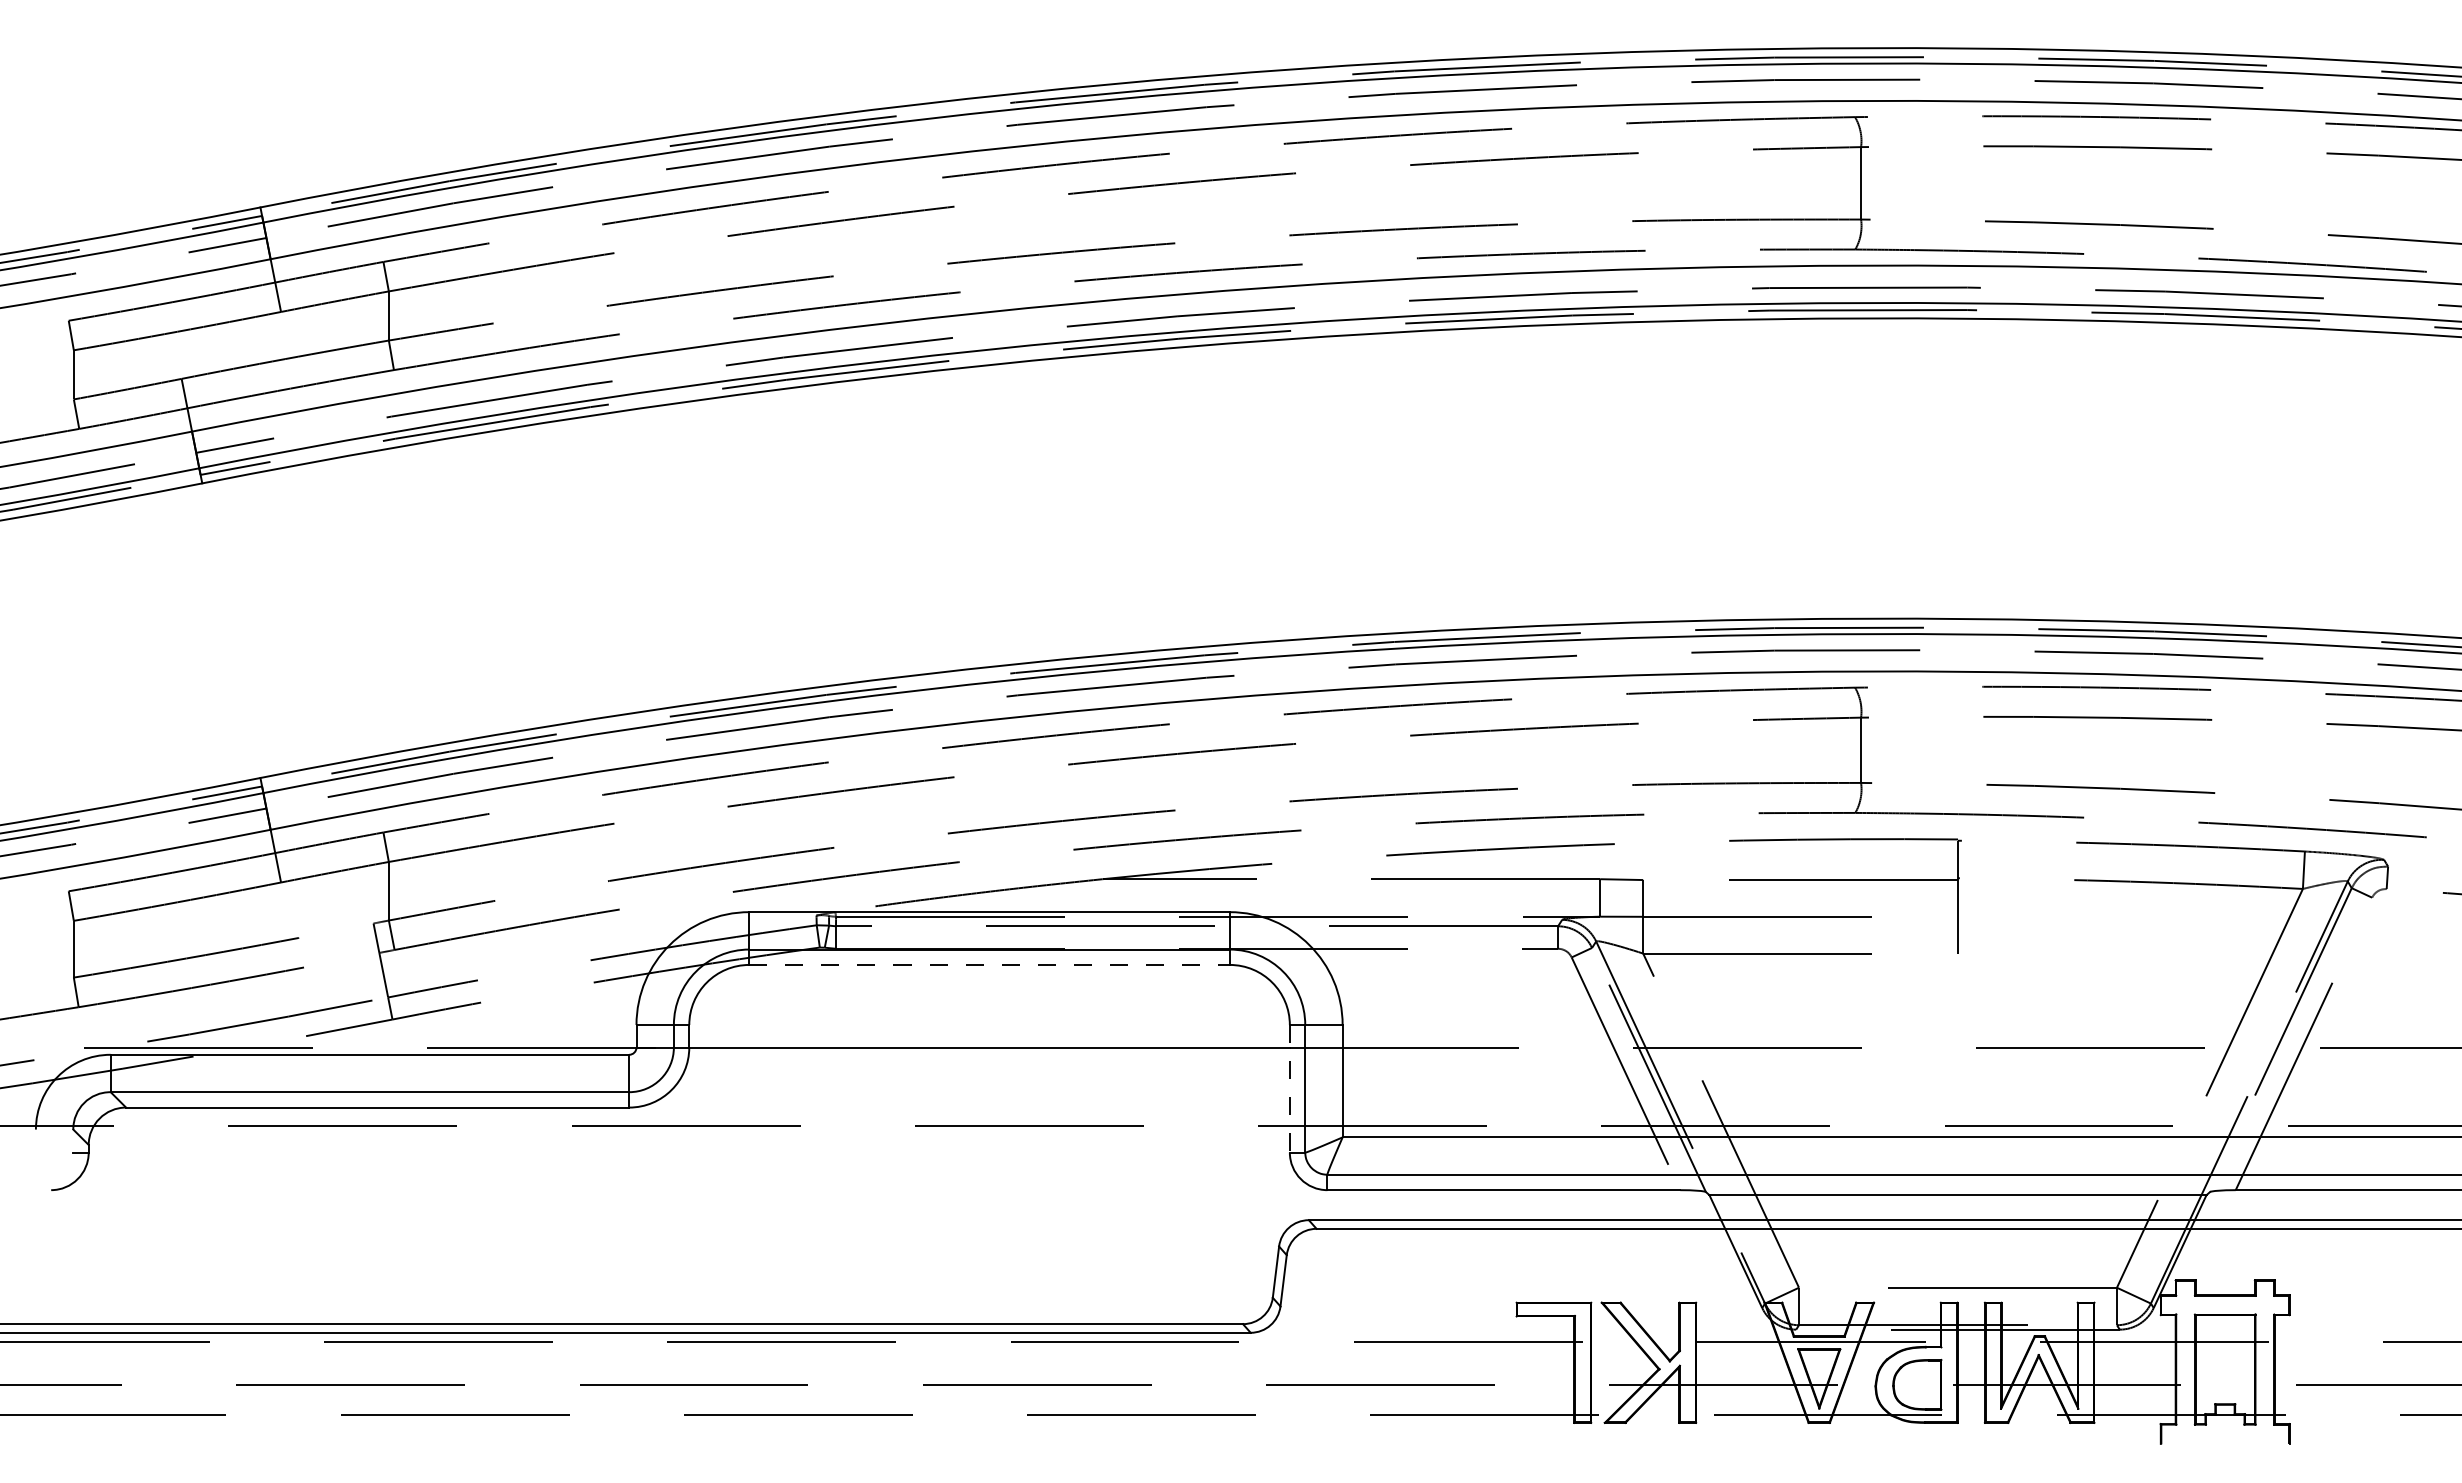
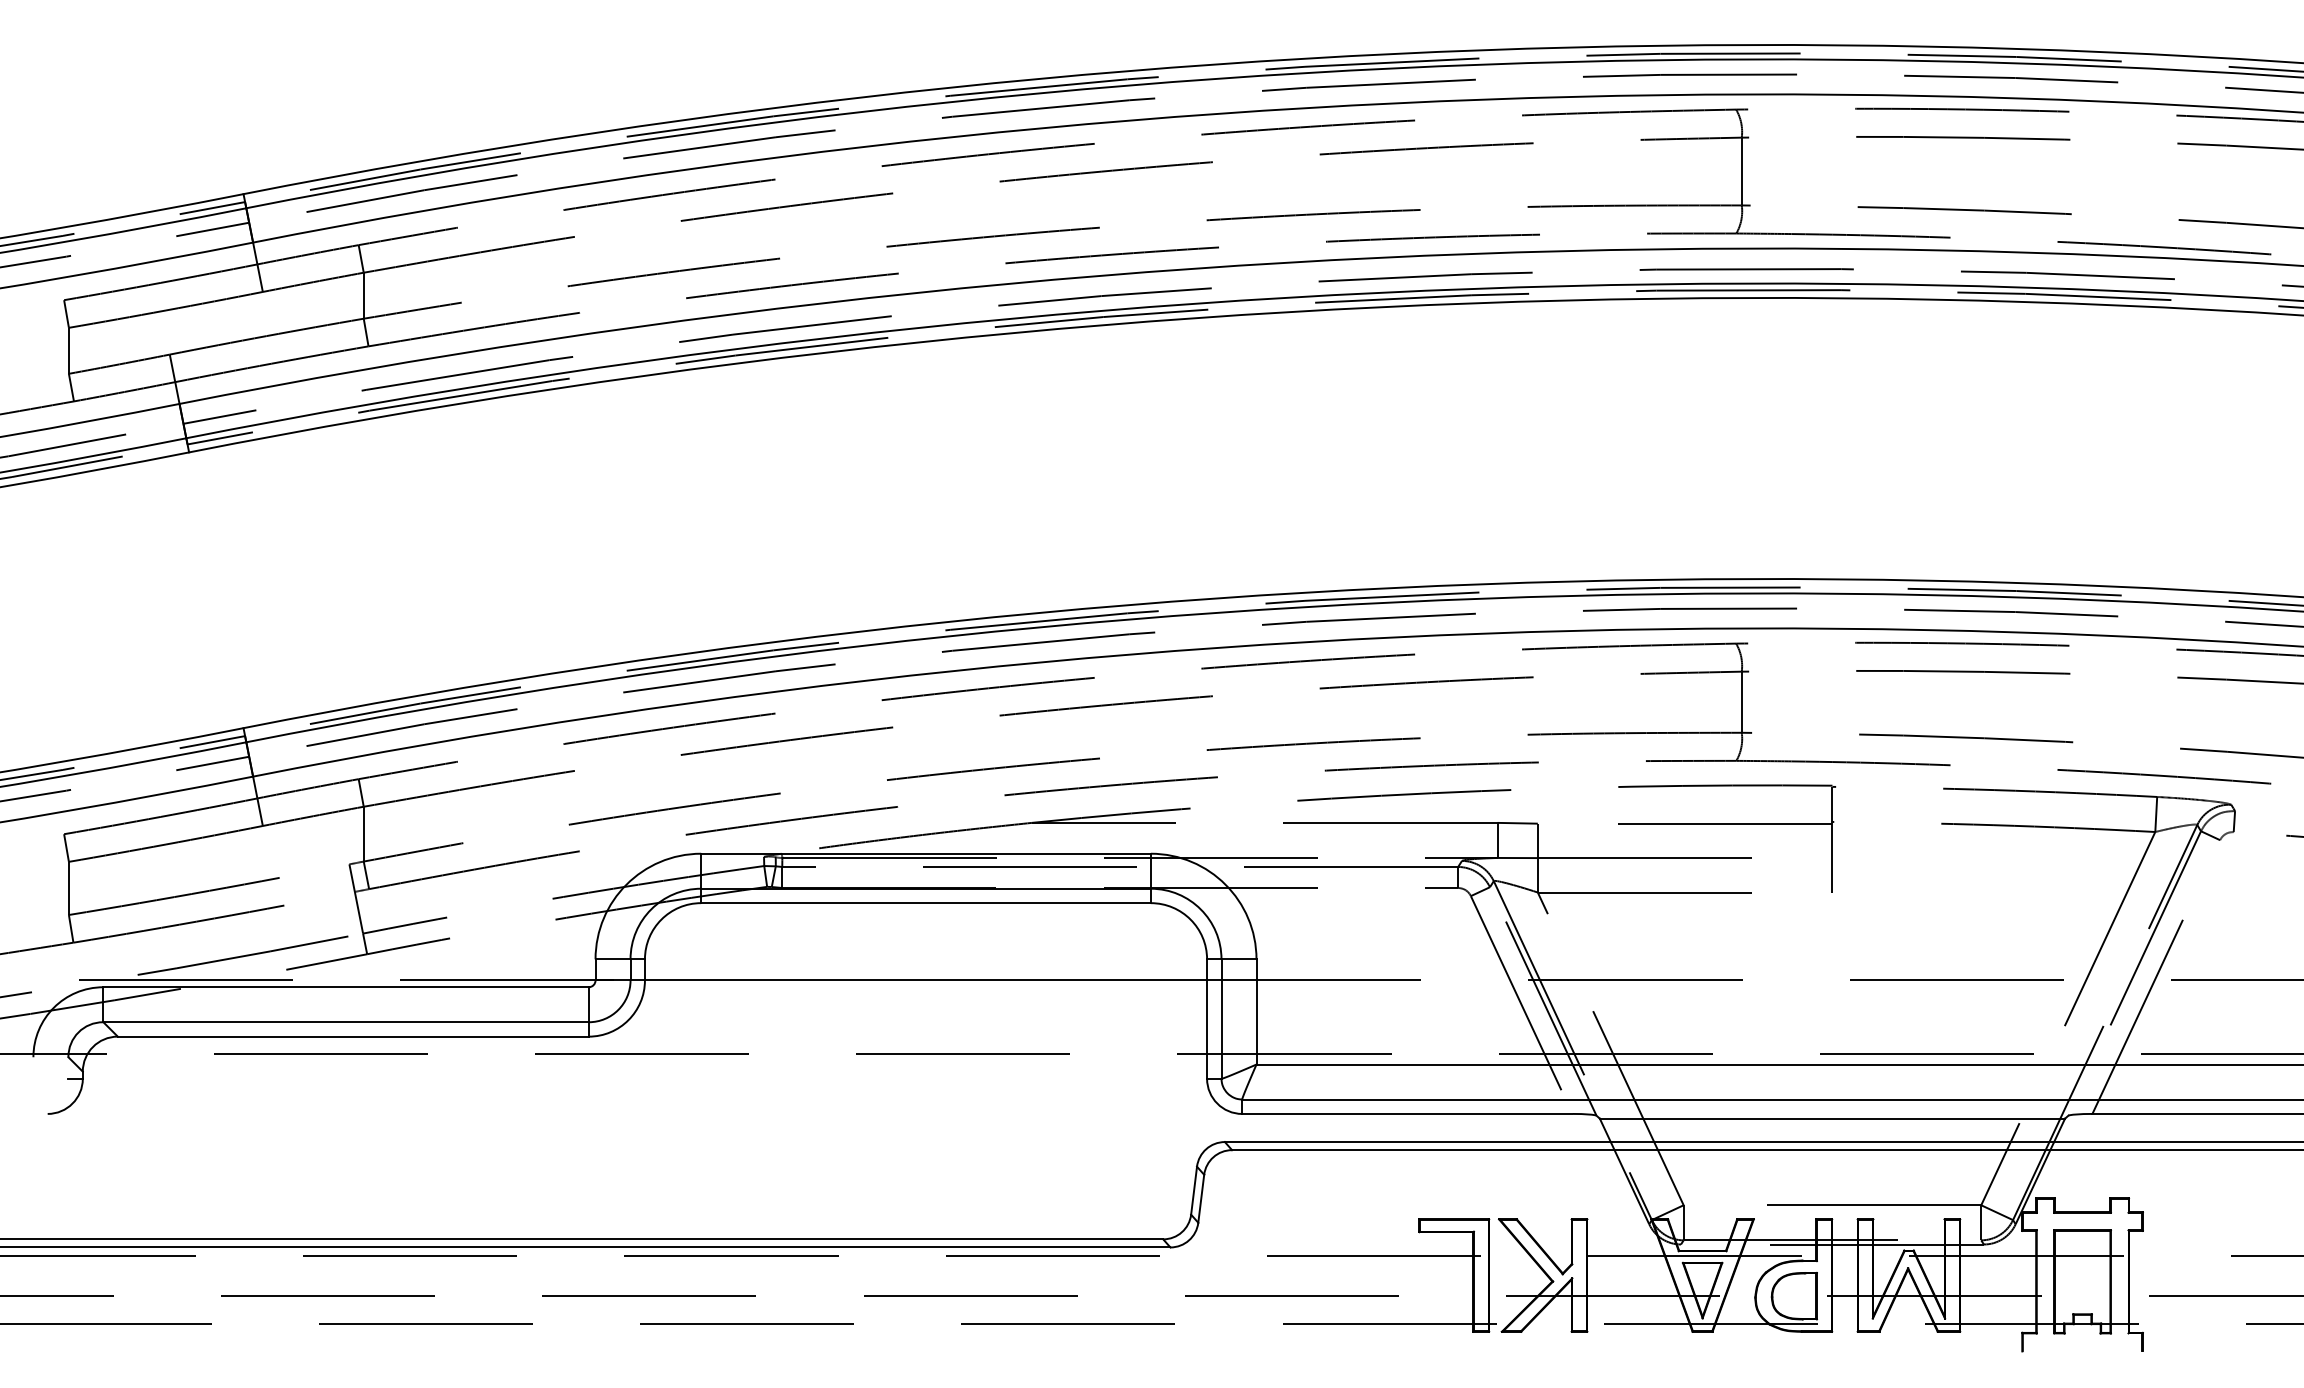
line: (990, 964) -> (926, 902), dashed -> solid
line: (1289, 1088) -> (1206, 1018), dashed -> solid

